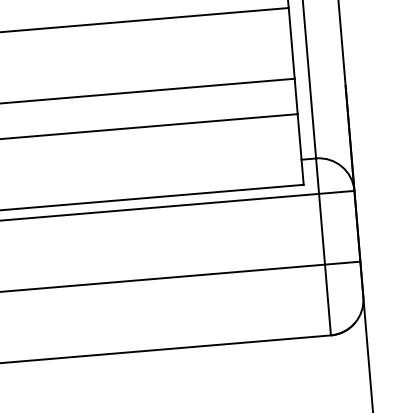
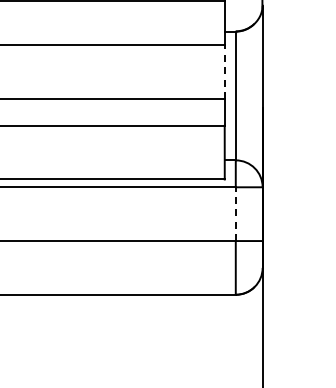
line: (291, 43) -> (224, 72), solid -> dashed
line: (321, 229) -> (235, 214), solid -> dashed

